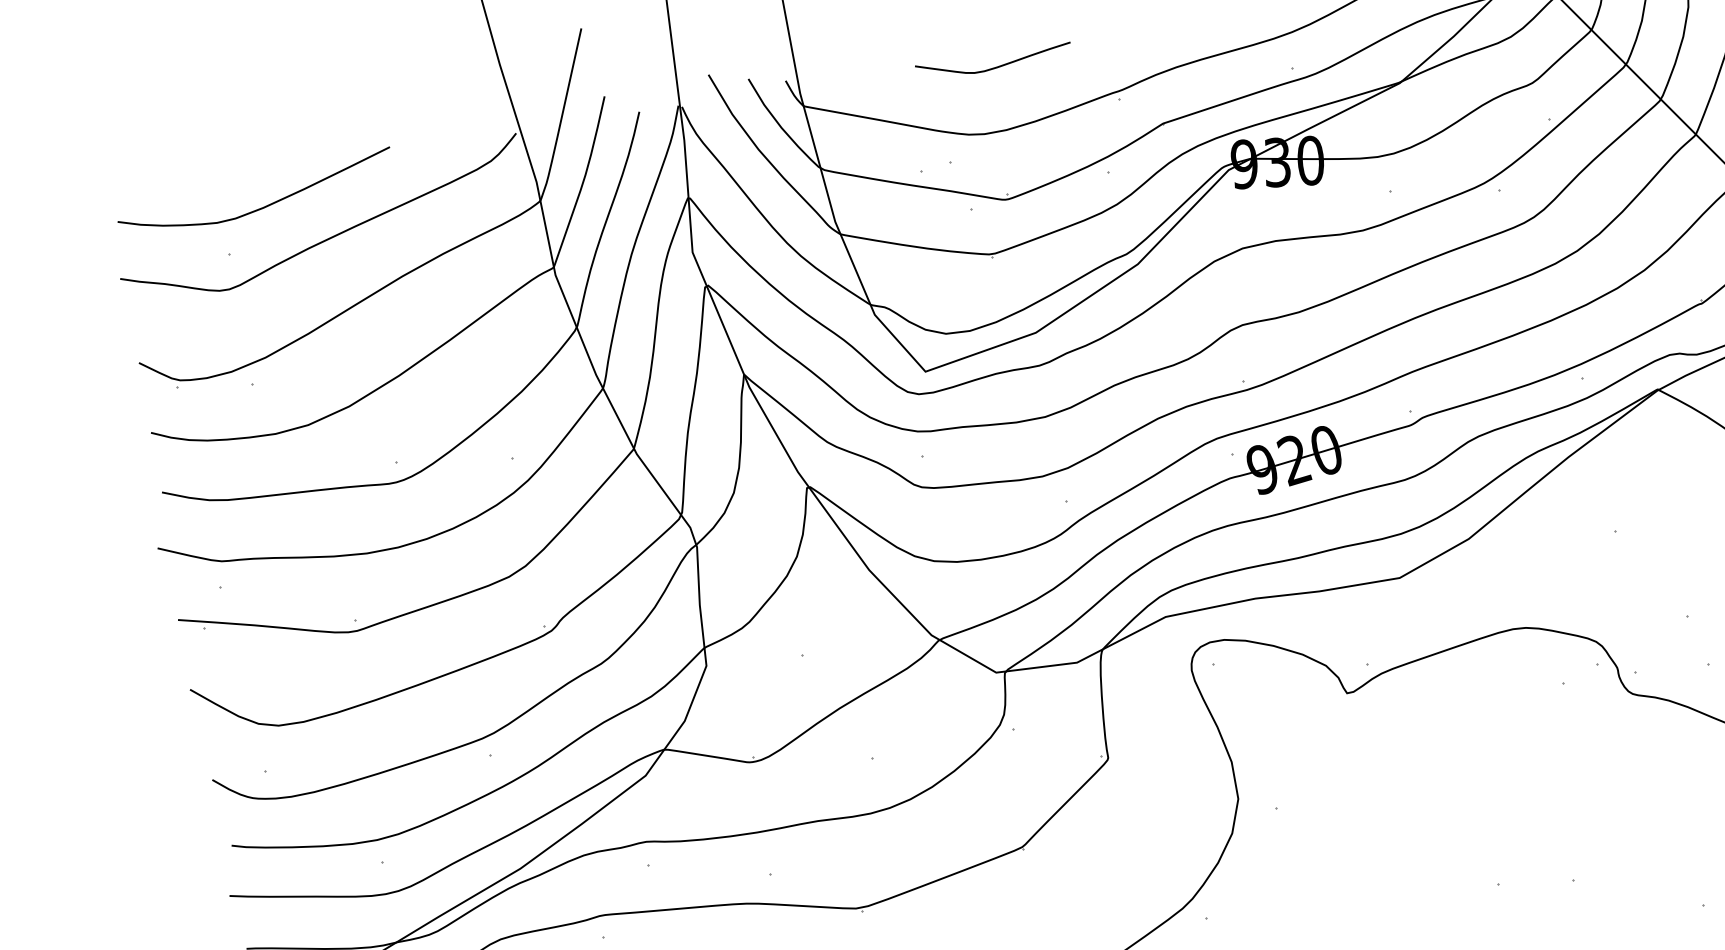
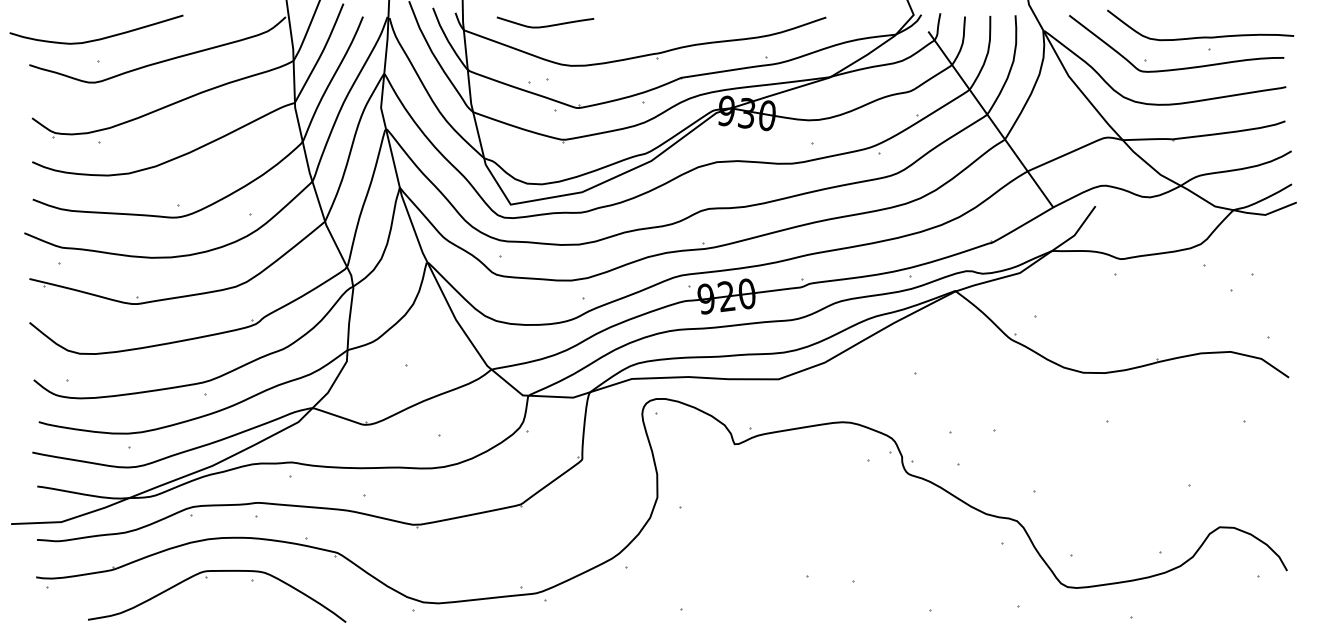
curve: (994, 66) -> (545, 25), moved
curve: (260, 206) -> (98, 38), moved

